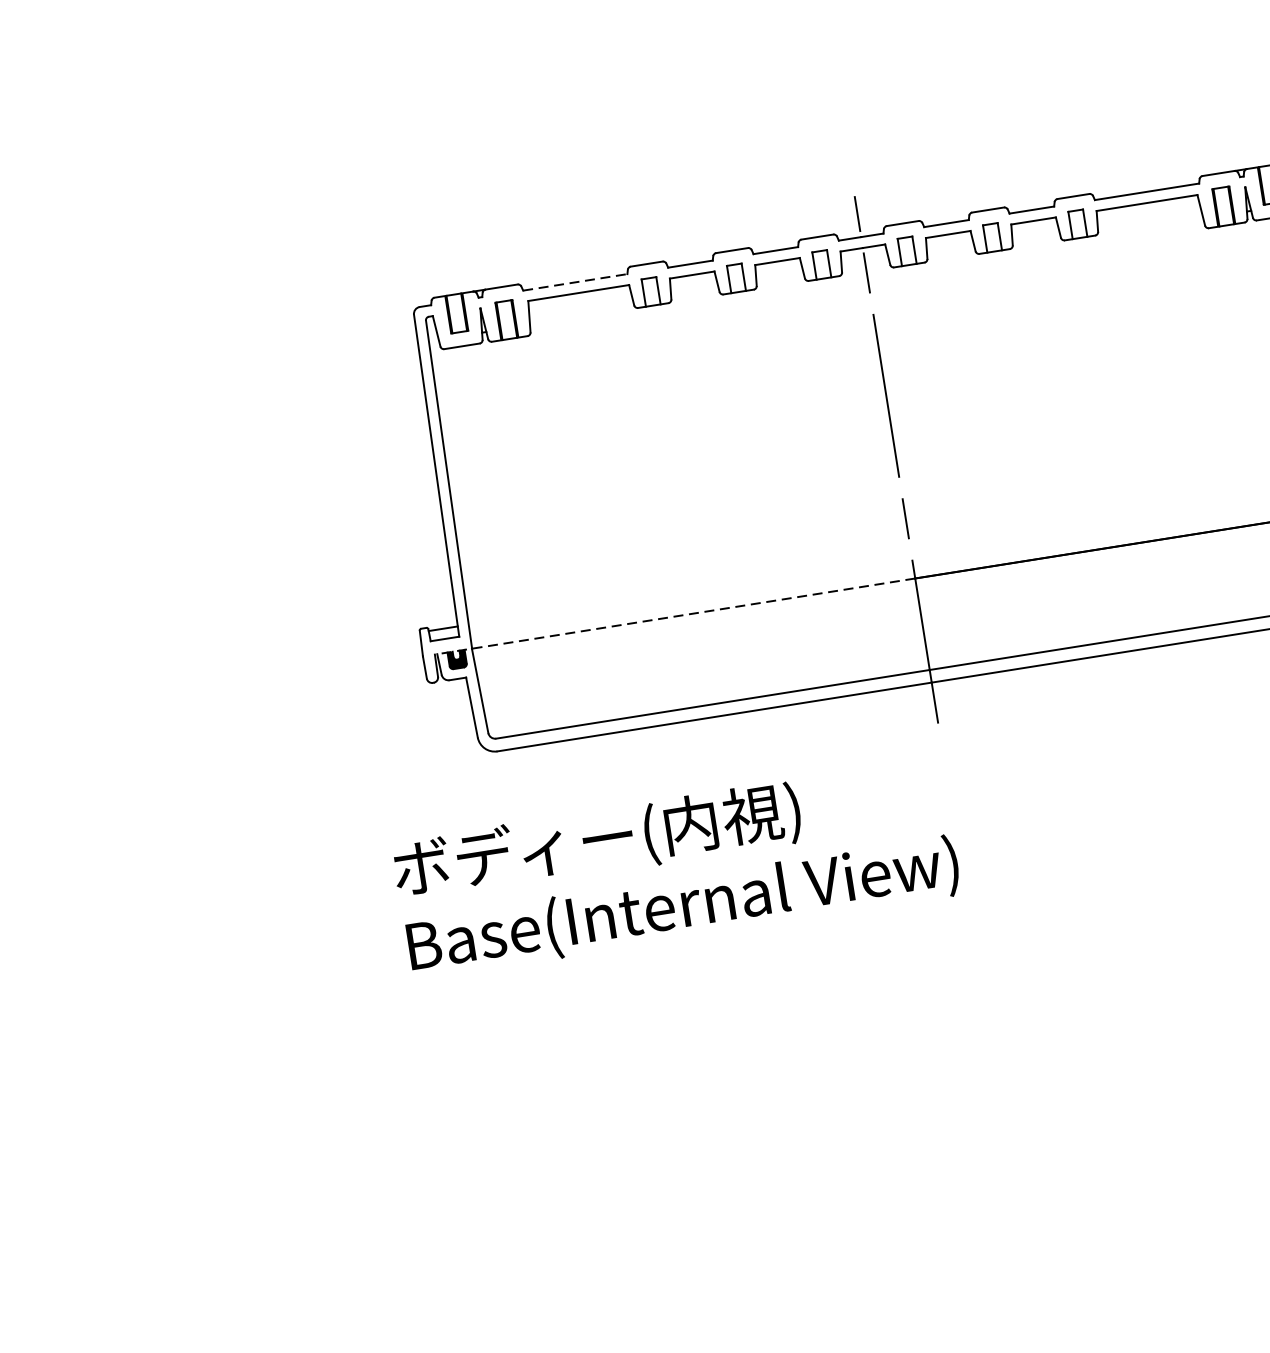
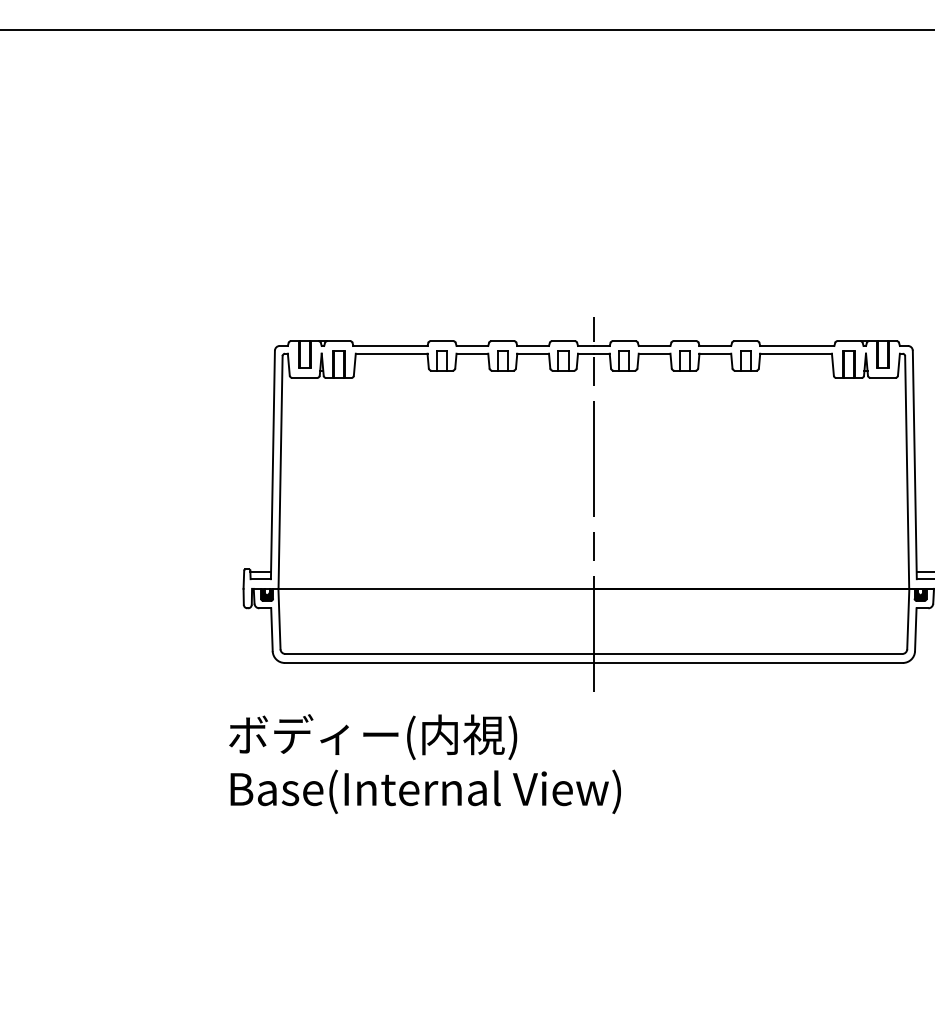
line: (575, 281) -> (390, 345), dashed -> solid
line: (675, 615) -> (423, 588), dashed -> solid
text: (675, 868) -> (424, 763), moved

